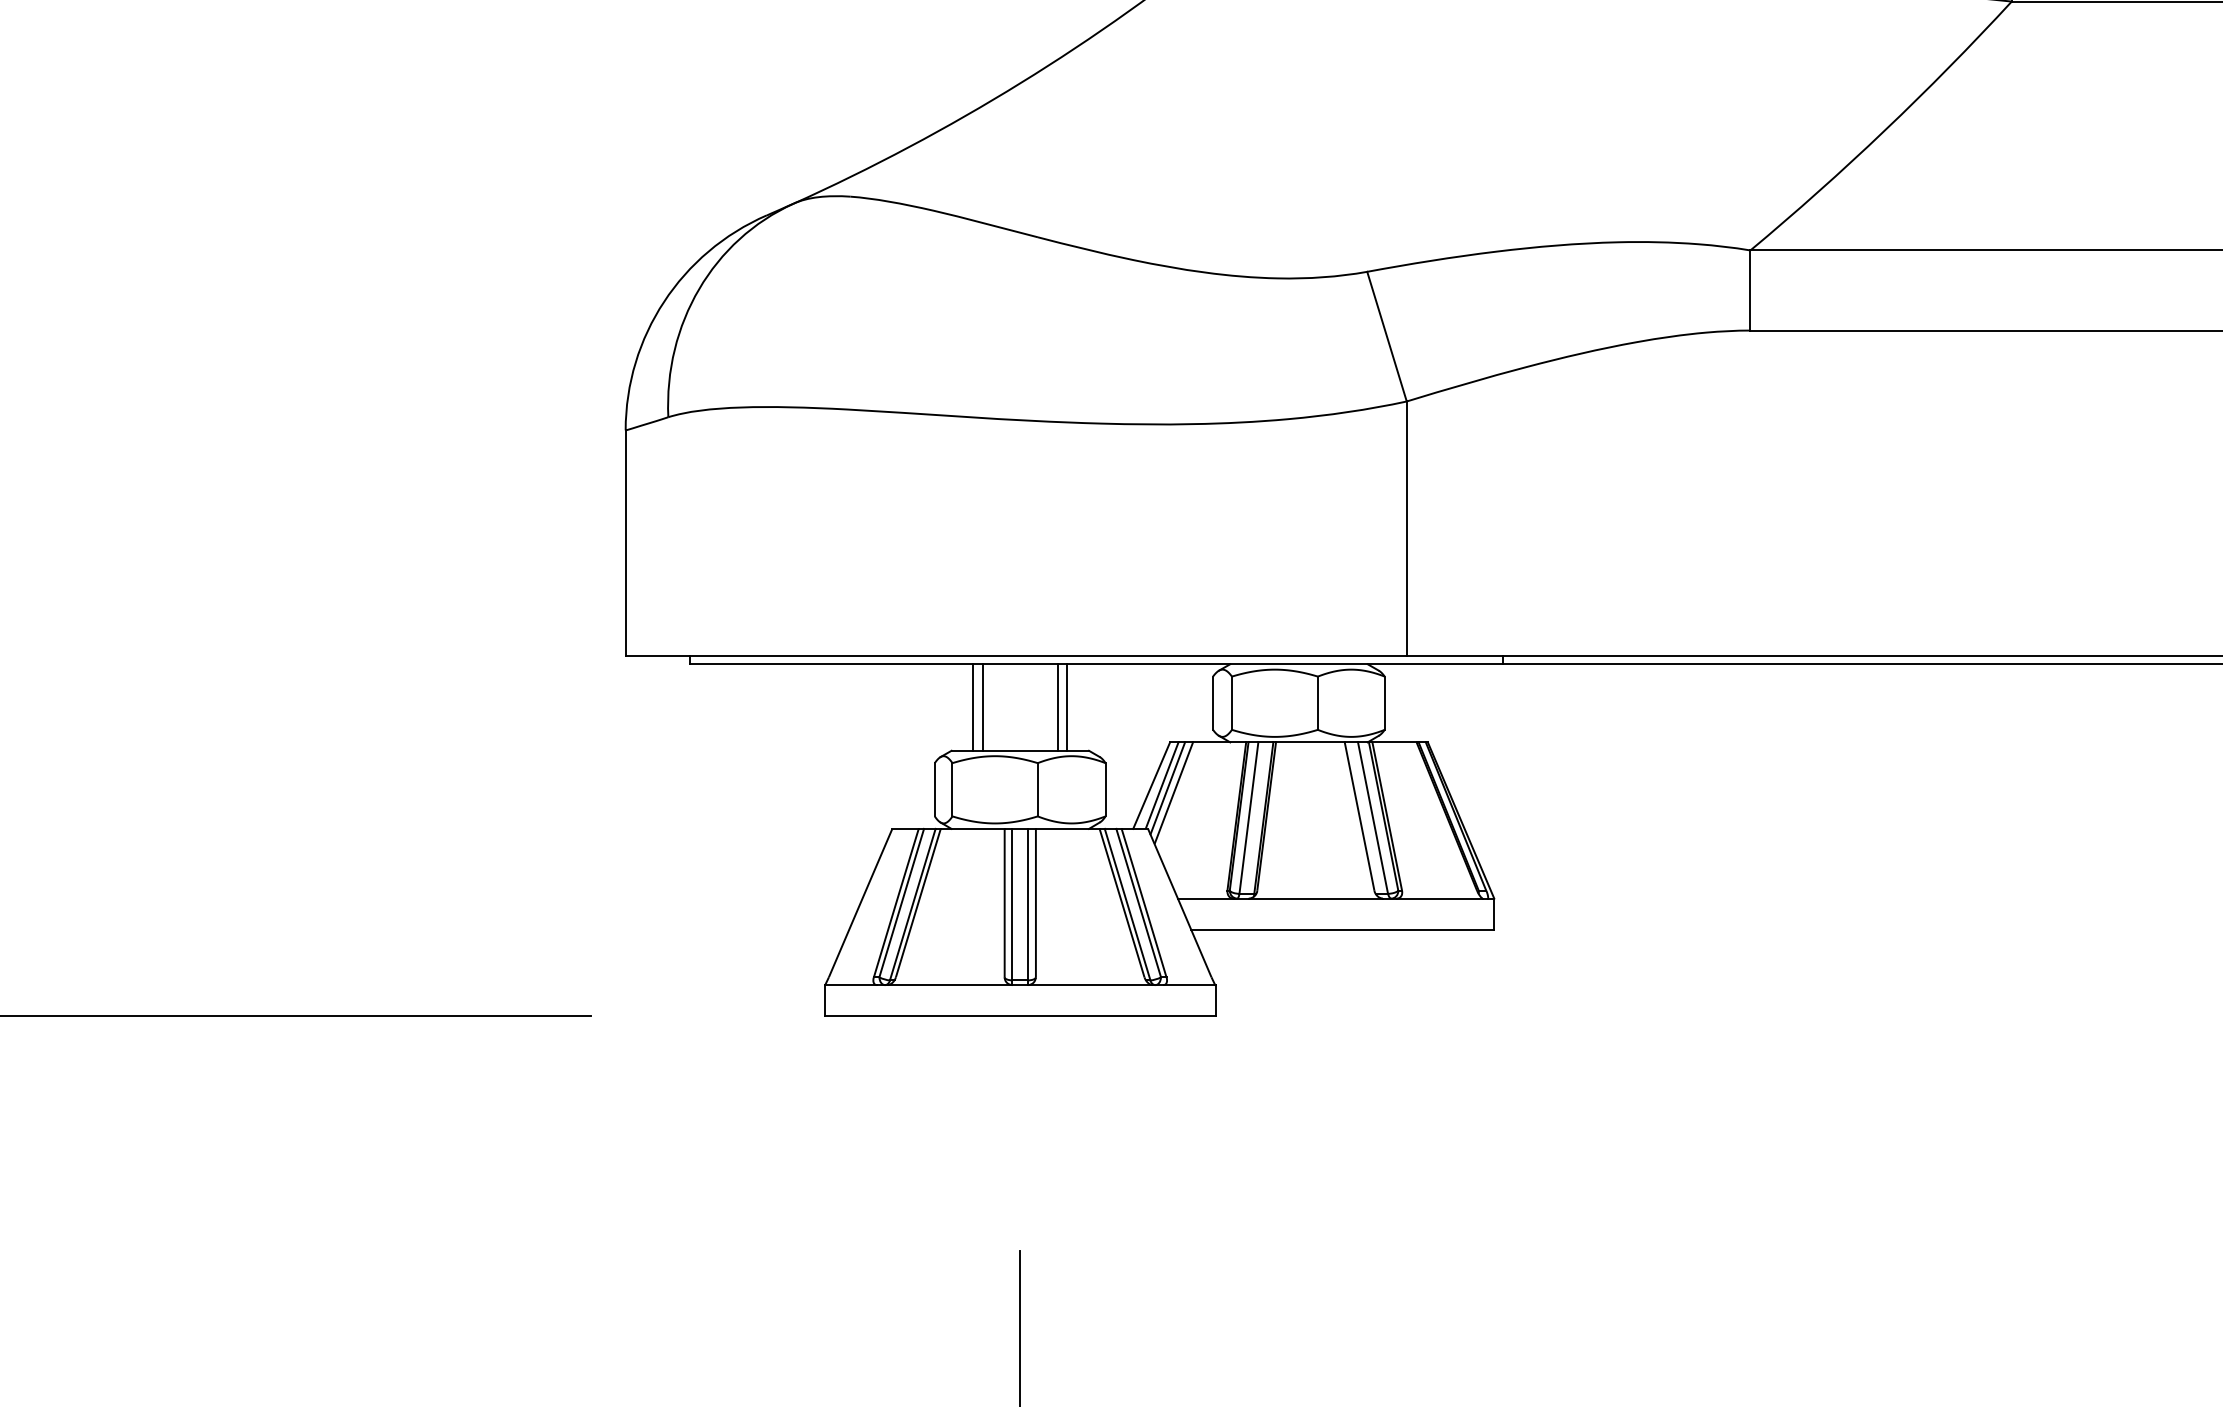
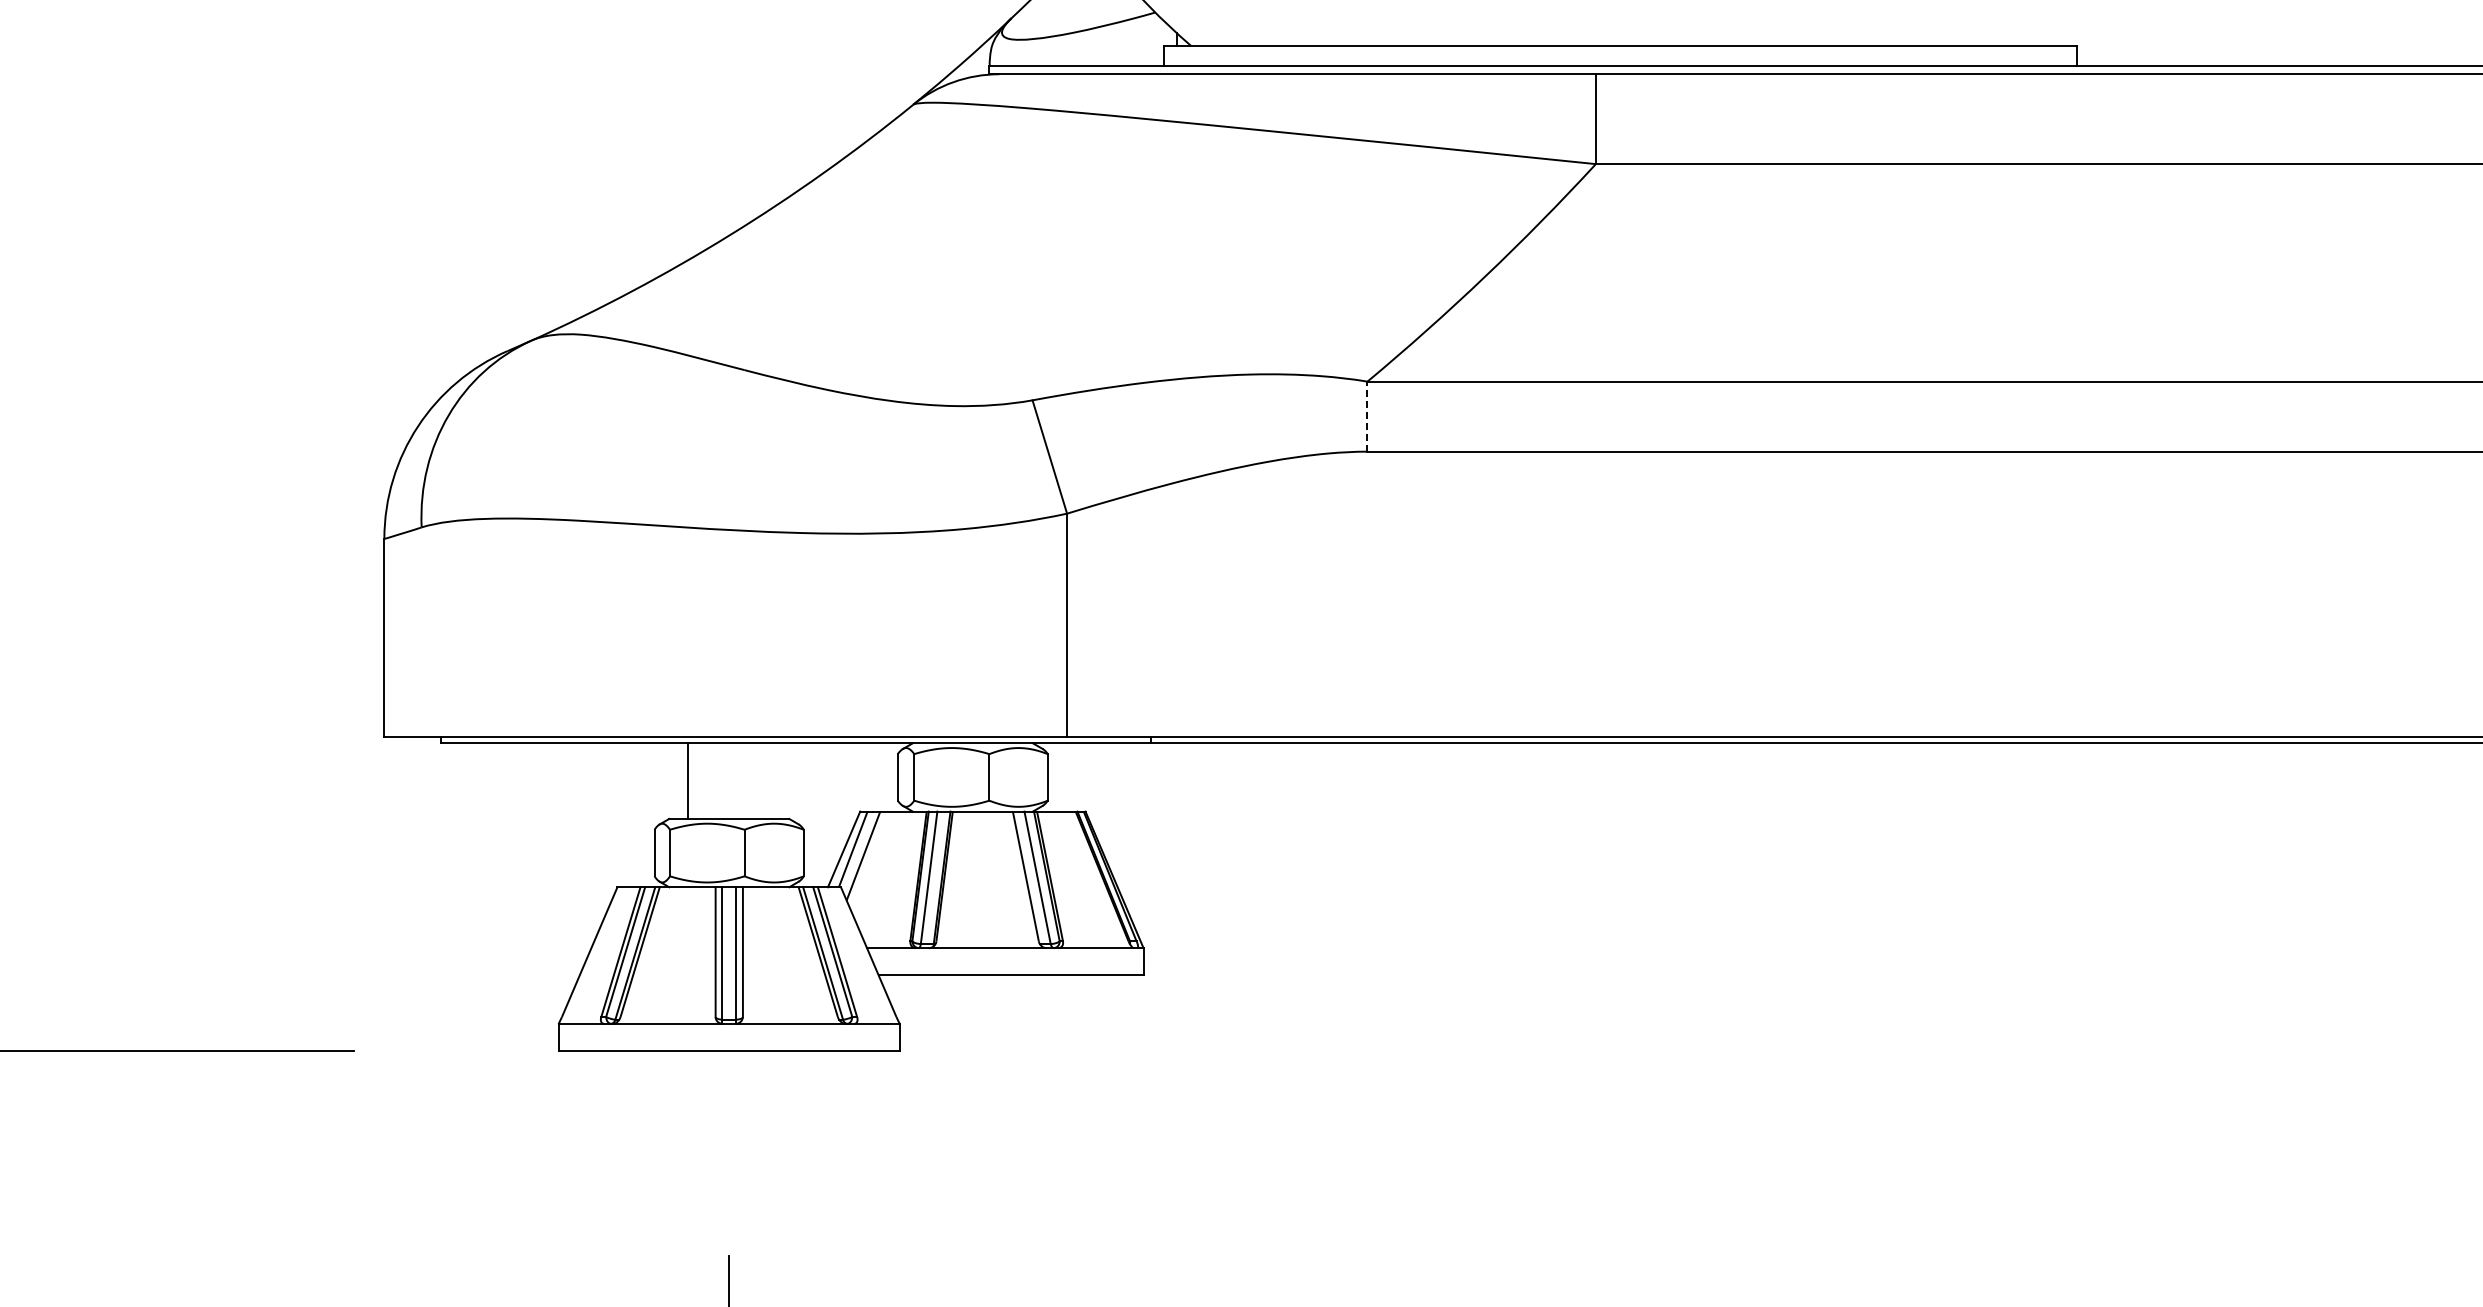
line: (1750, 290) -> (1367, 416), solid -> dashed
line: (982, 706) -> (696, 780), removed
line: (1058, 706) -> (762, 780), removed
line: (1067, 706) -> (770, 780), removed
line: (1168, 788) -> (858, 851), removed

